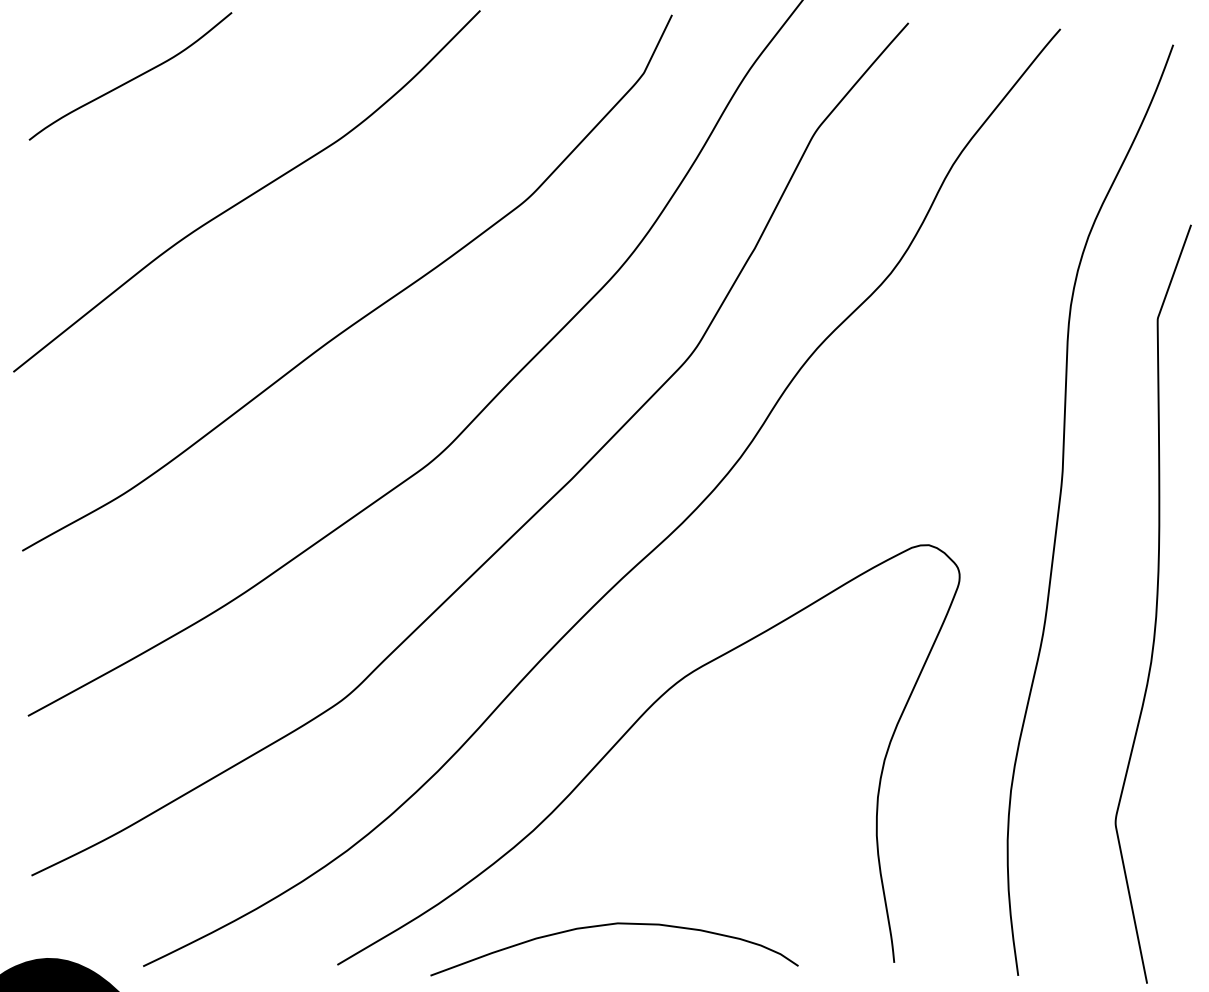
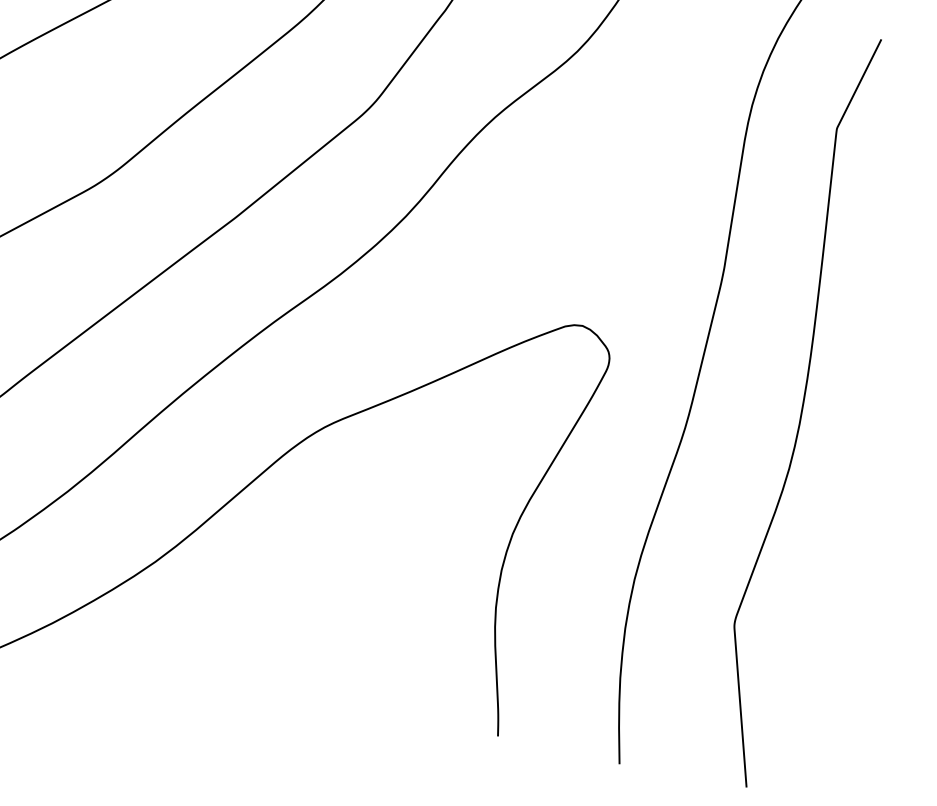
curve: (611, 925) -> (221, 665), removed

